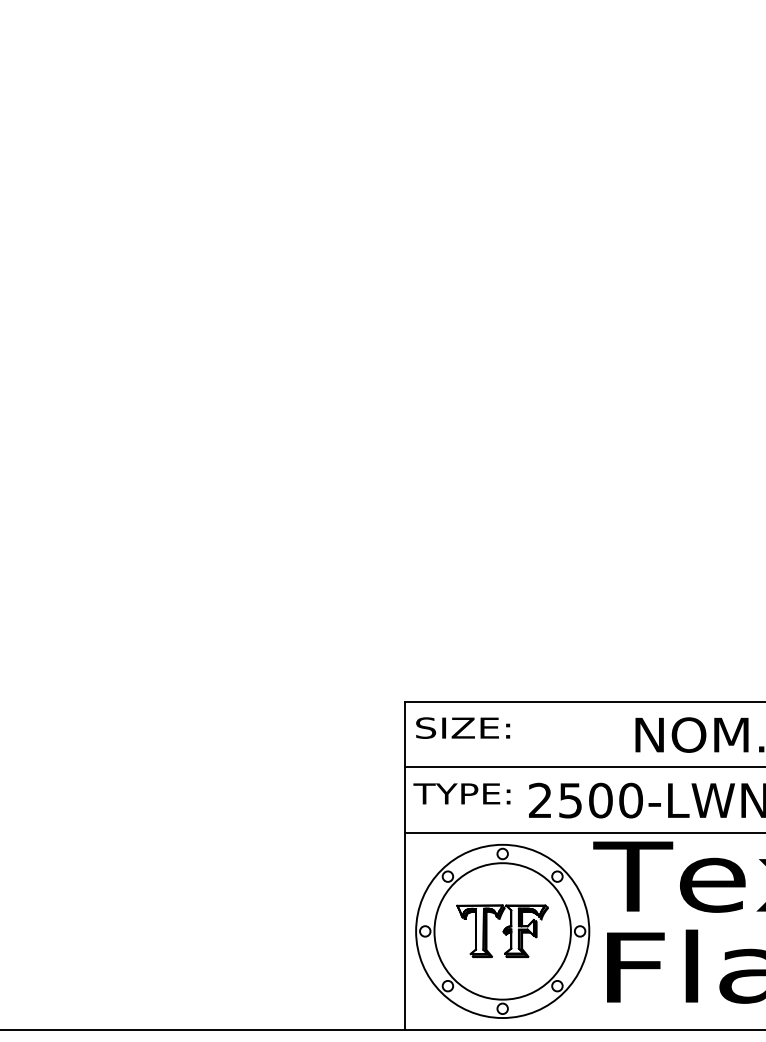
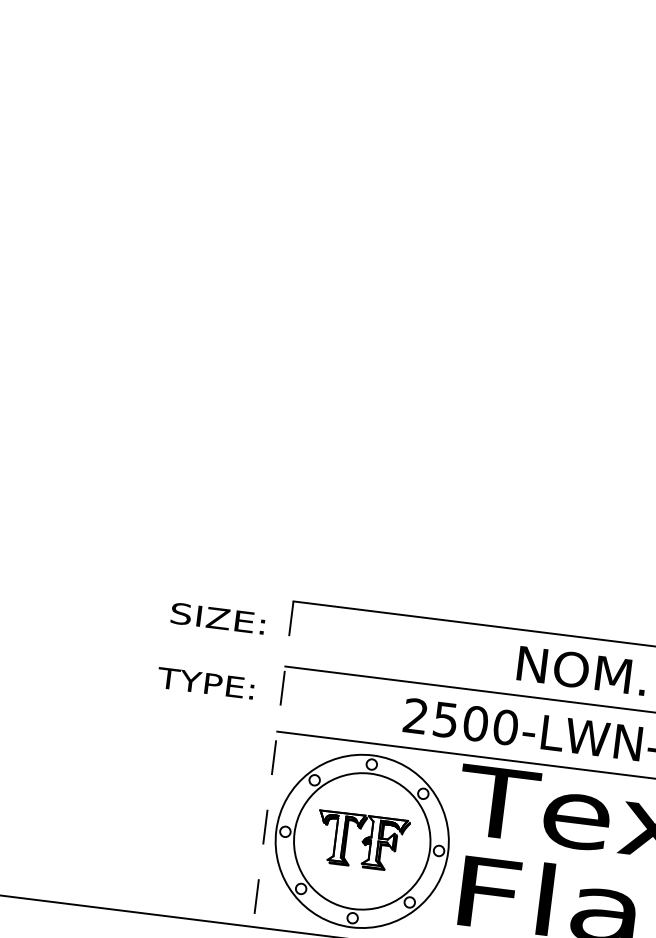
text: (463, 727) -> (218, 618), moved
text: (461, 793) -> (205, 682), moved
line: (404, 866) -> (272, 764), solid -> dashed

